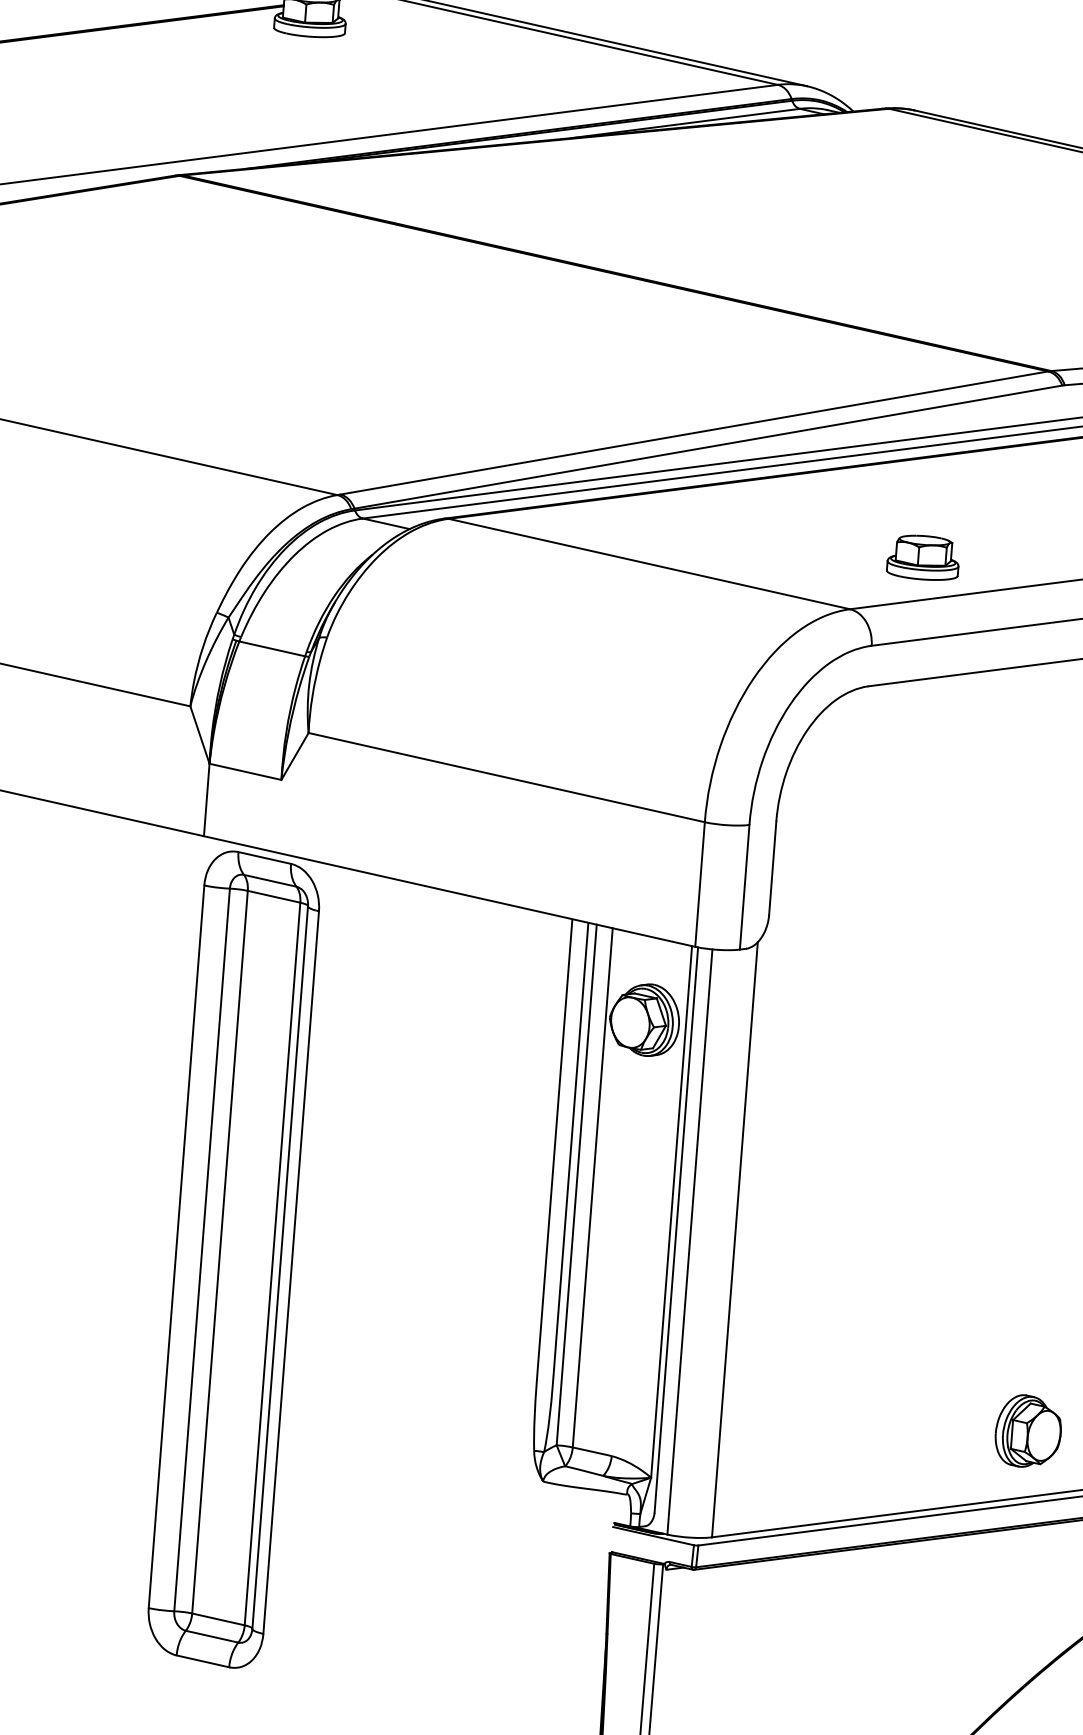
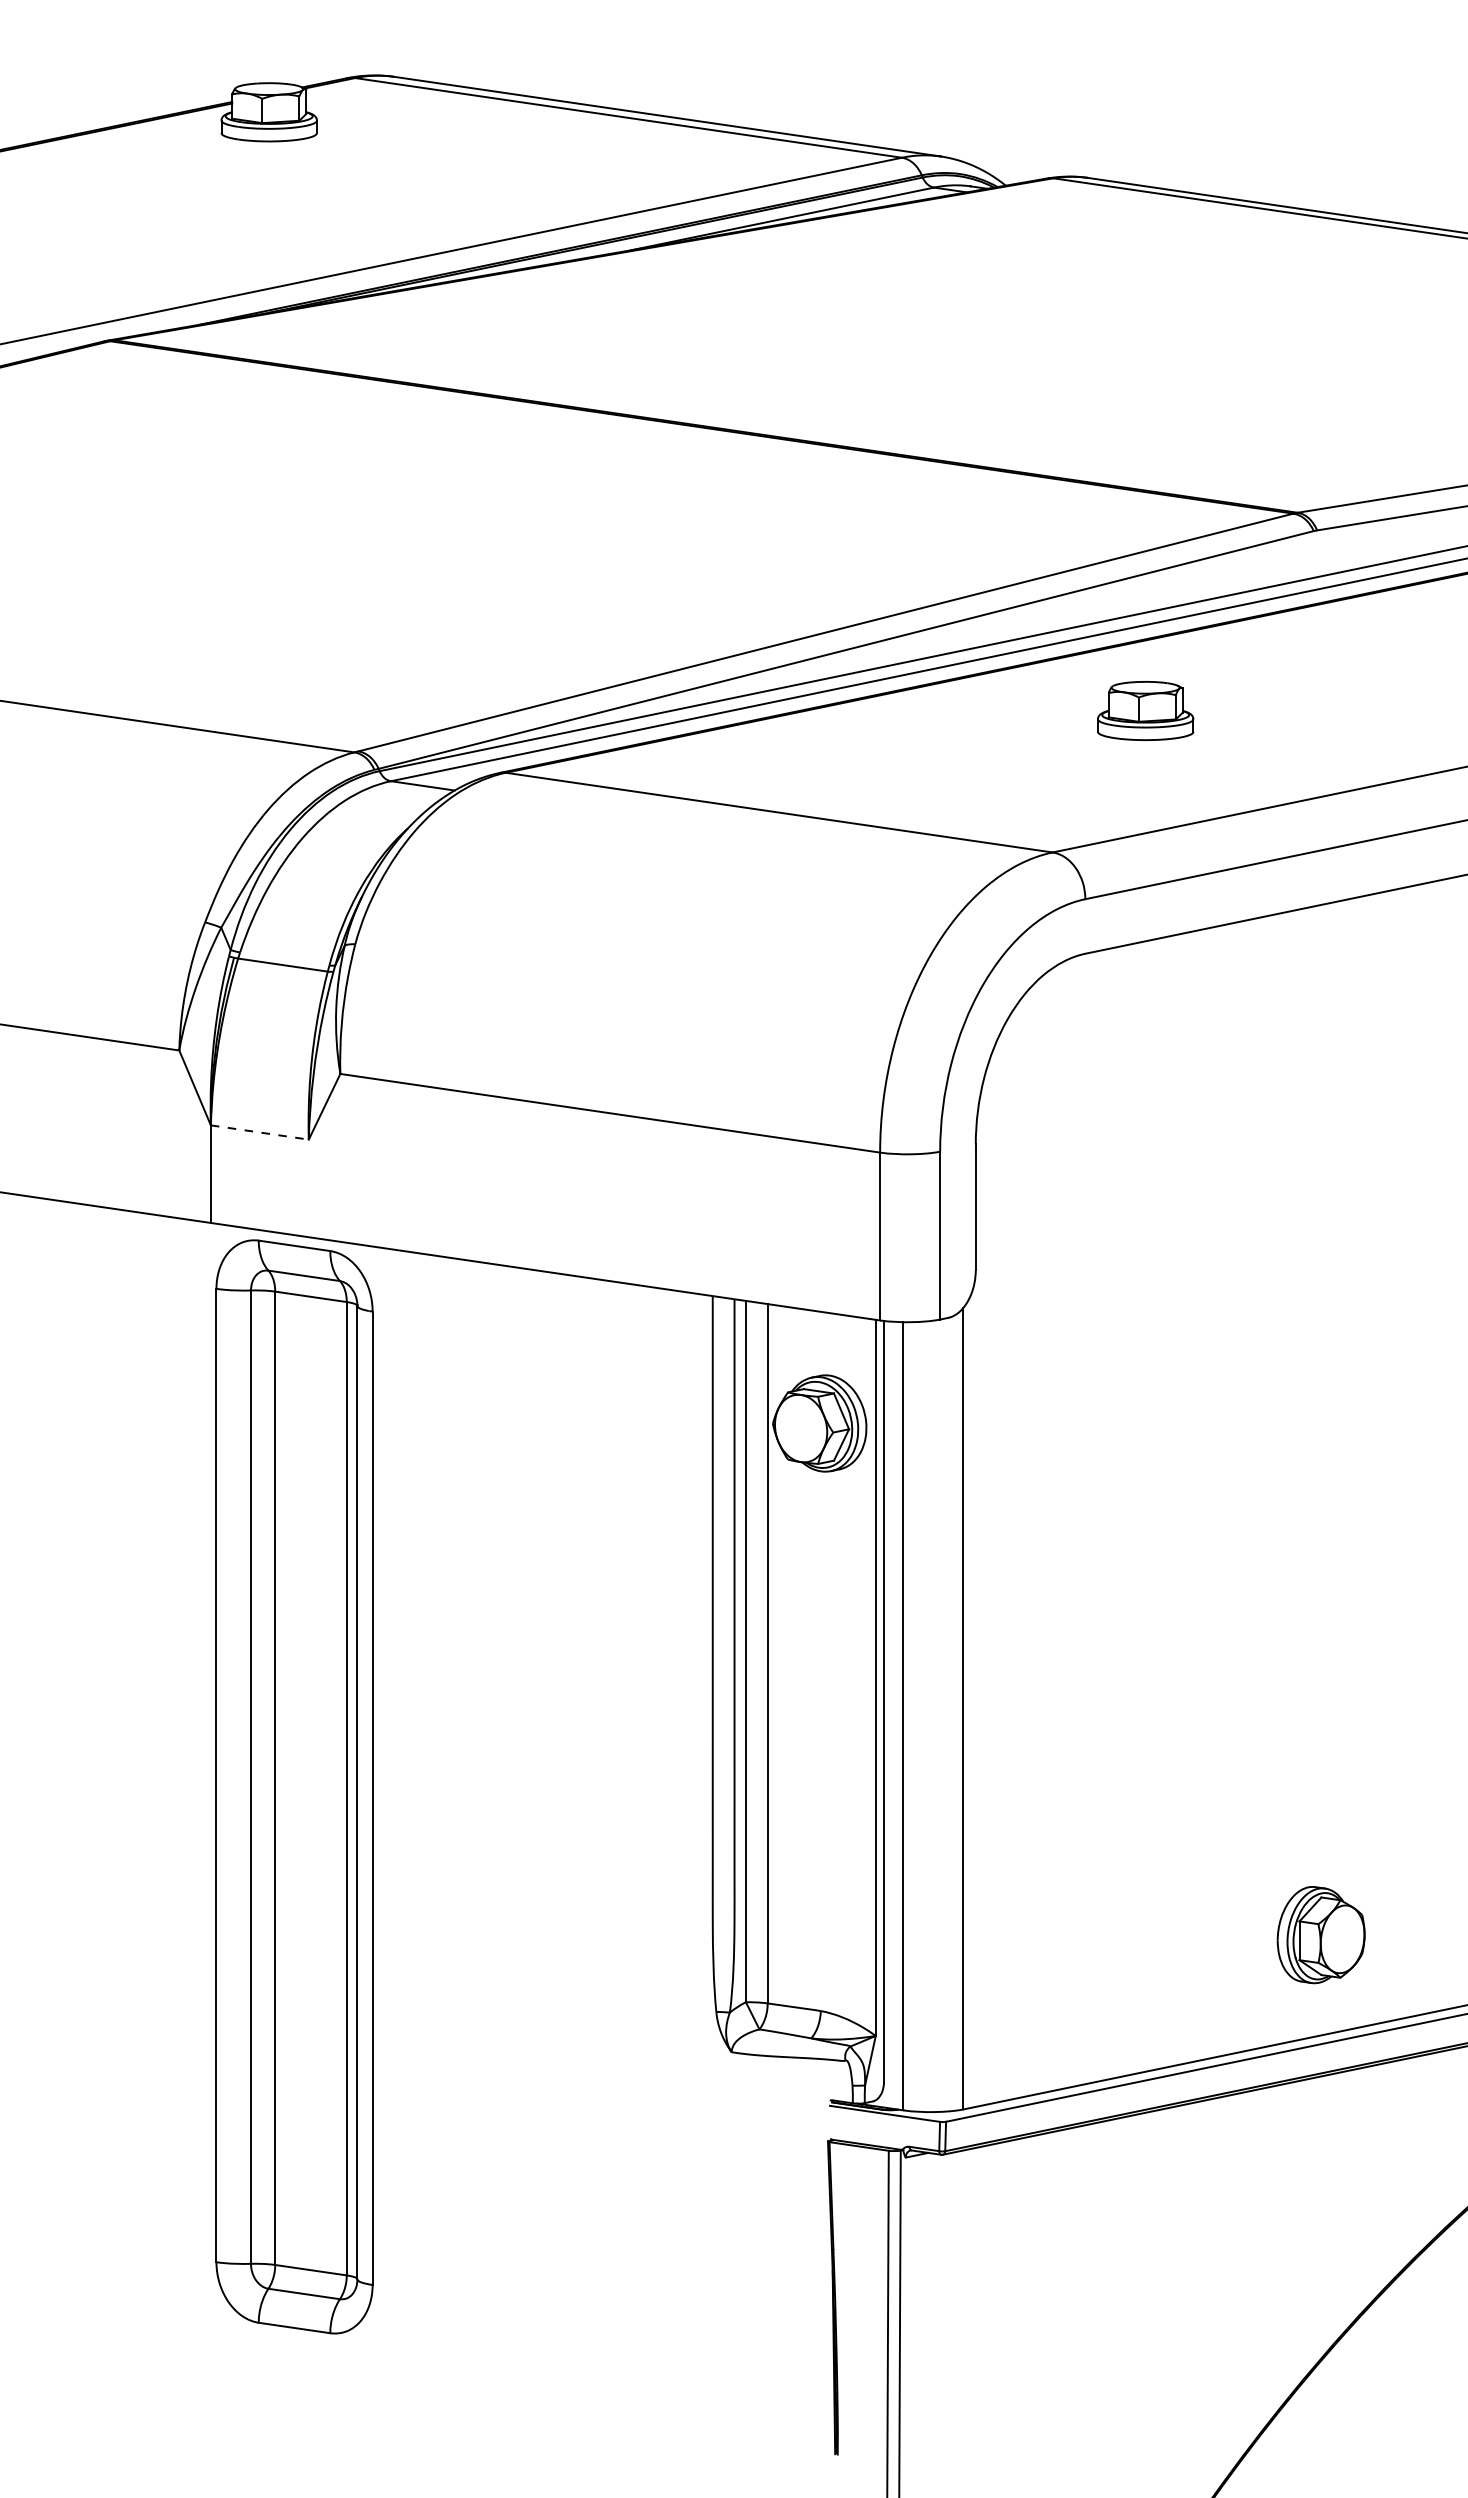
part: (923, 557) -> (1145, 710), moved
line: (245, 771) -> (260, 1132), solid -> dashed
part: (1027, 1431) -> (1320, 1935), moved

